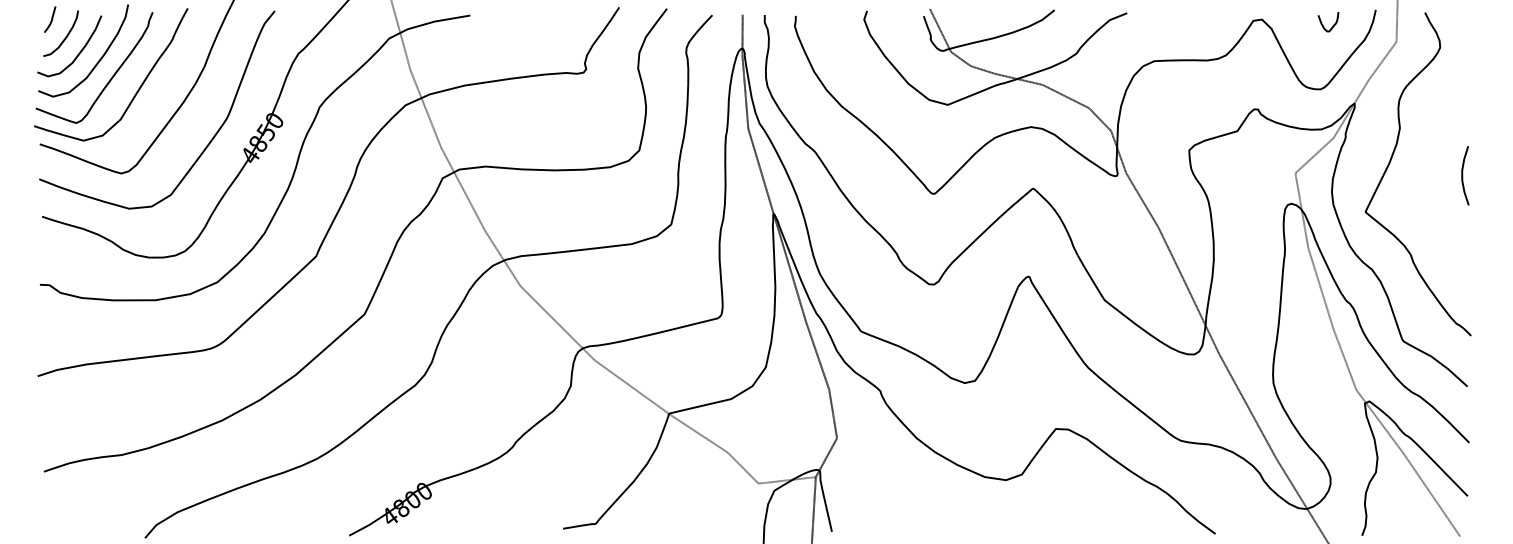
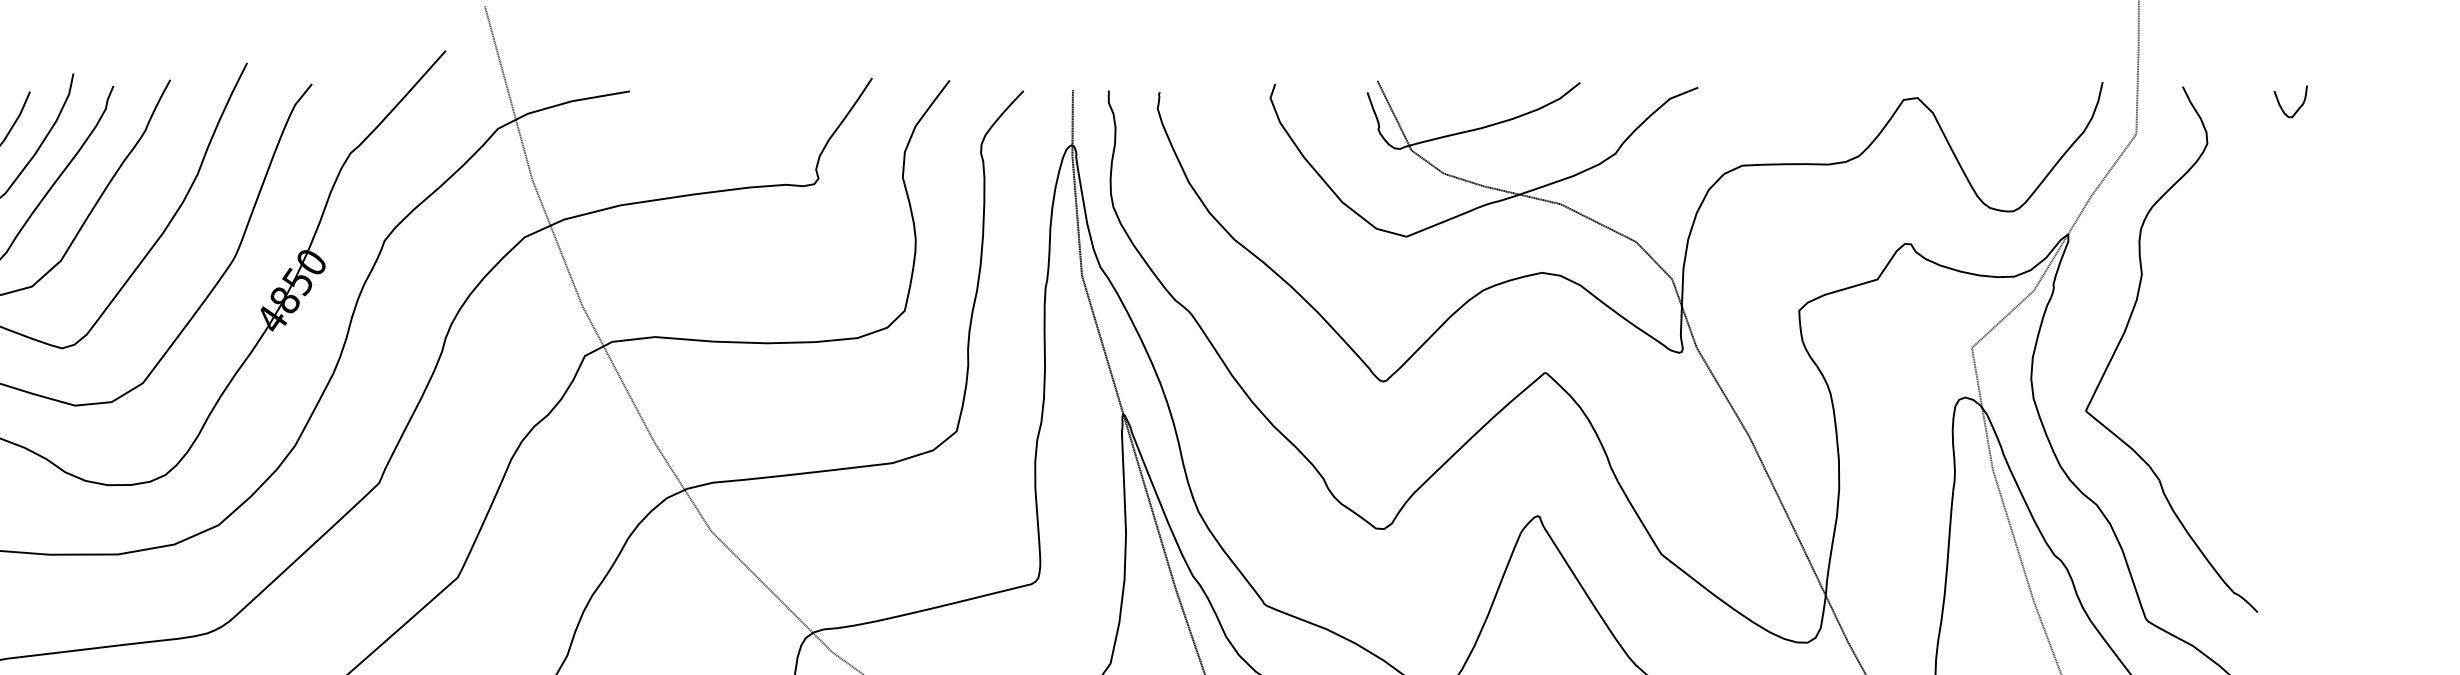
curve: (1332, 25) -> (2297, 107), moved
curve: (1463, 175) -> (2245, 351), removed

